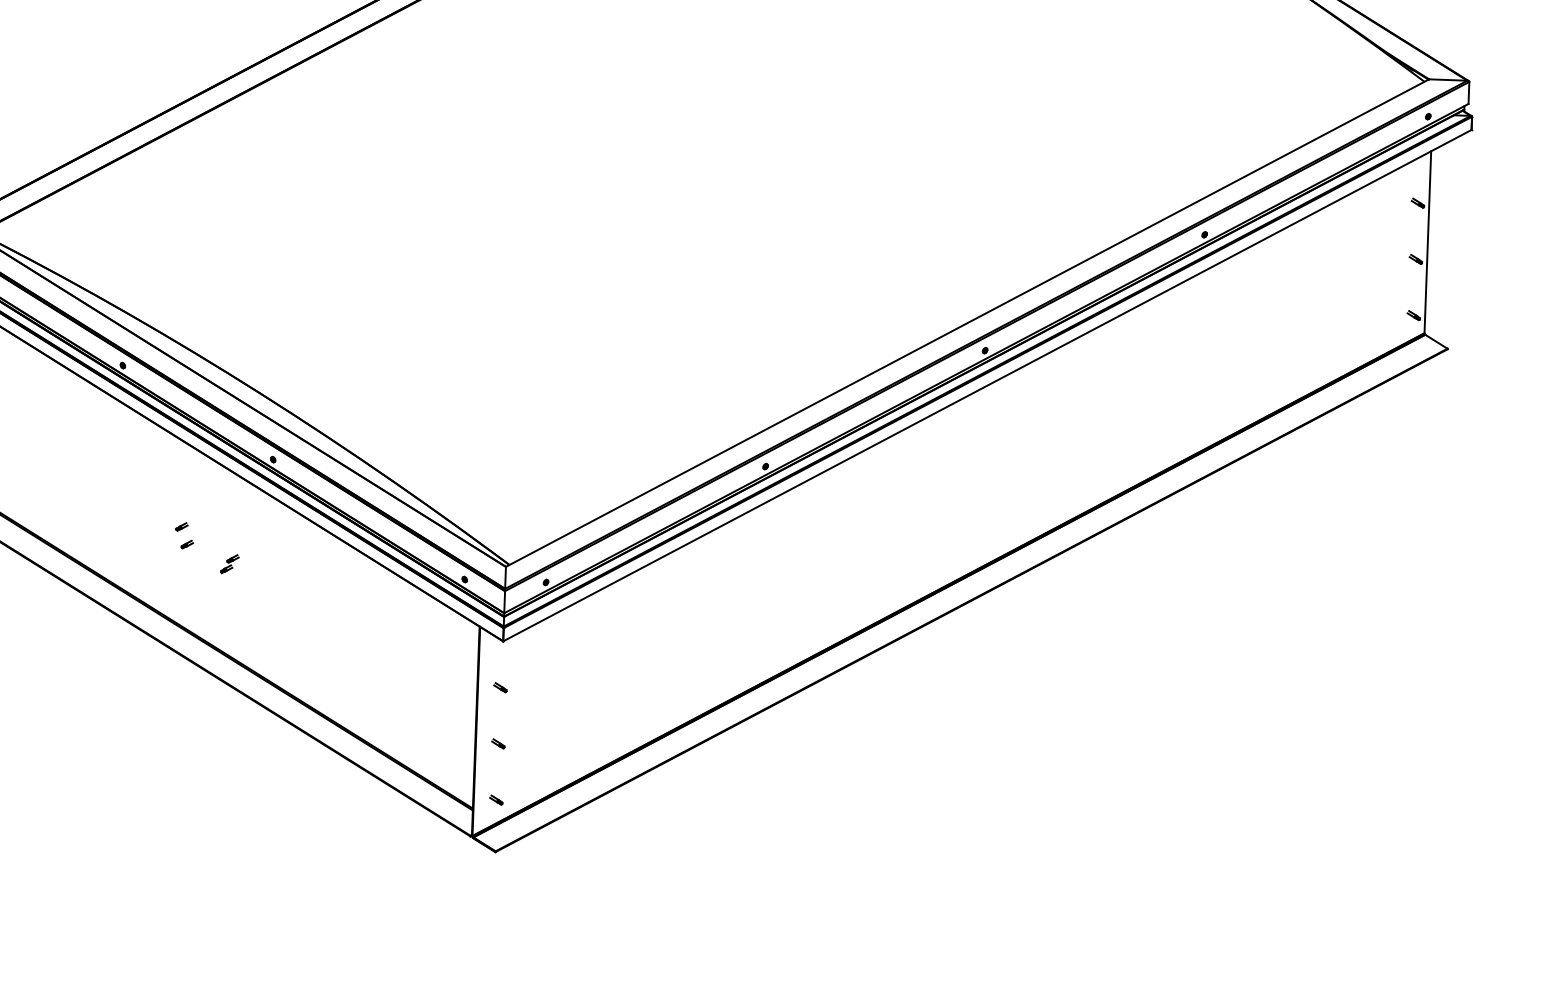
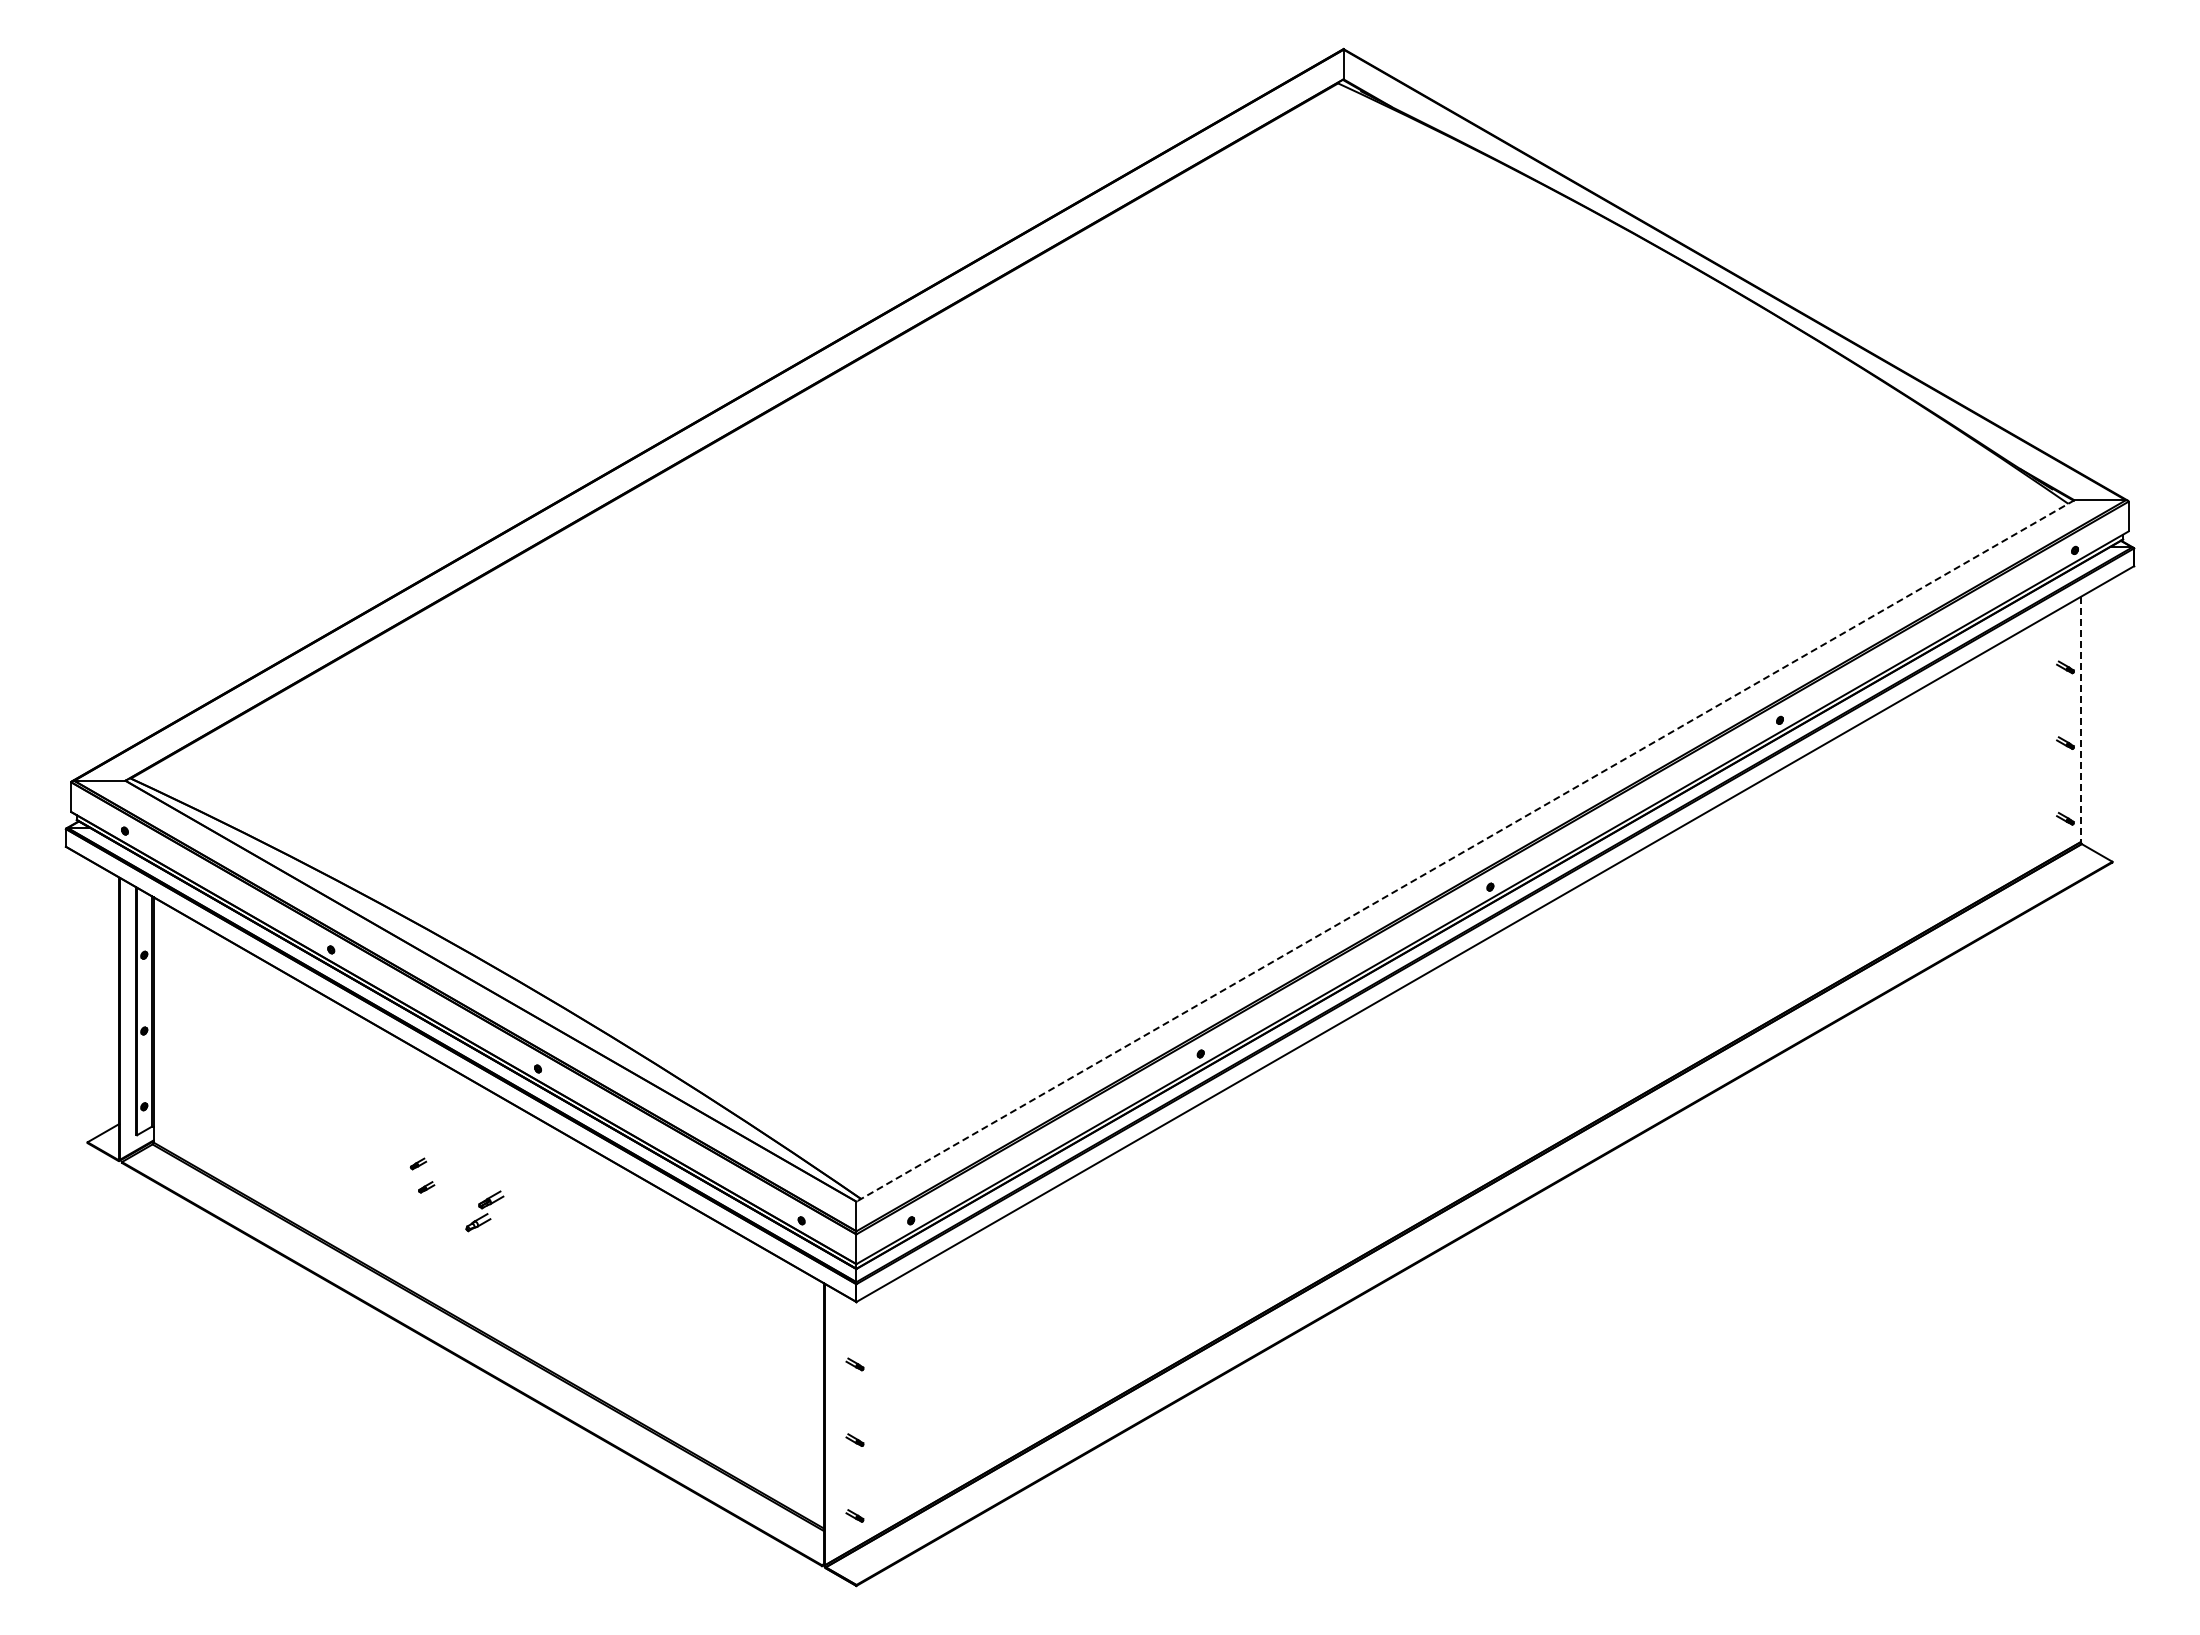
line: (1427, 242) -> (2080, 719), solid -> dashed
line: (967, 322) -> (1465, 850), solid -> dashed
part: (229, 564) -> (484, 1211), size x1.6

